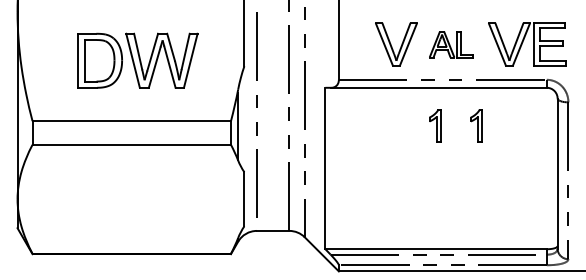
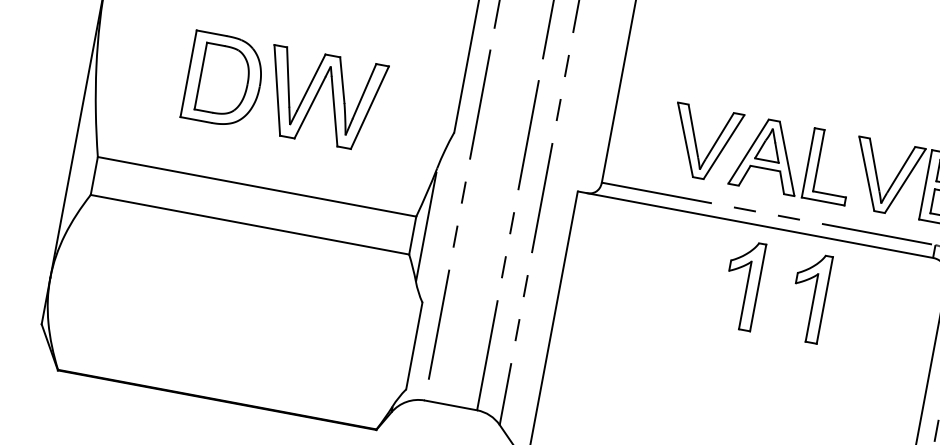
part: (451, 44) -> (793, 159), size x1.67
part: (435, 125) -> (743, 284), size x1.67
part: (476, 125) -> (808, 297), size x1.67

